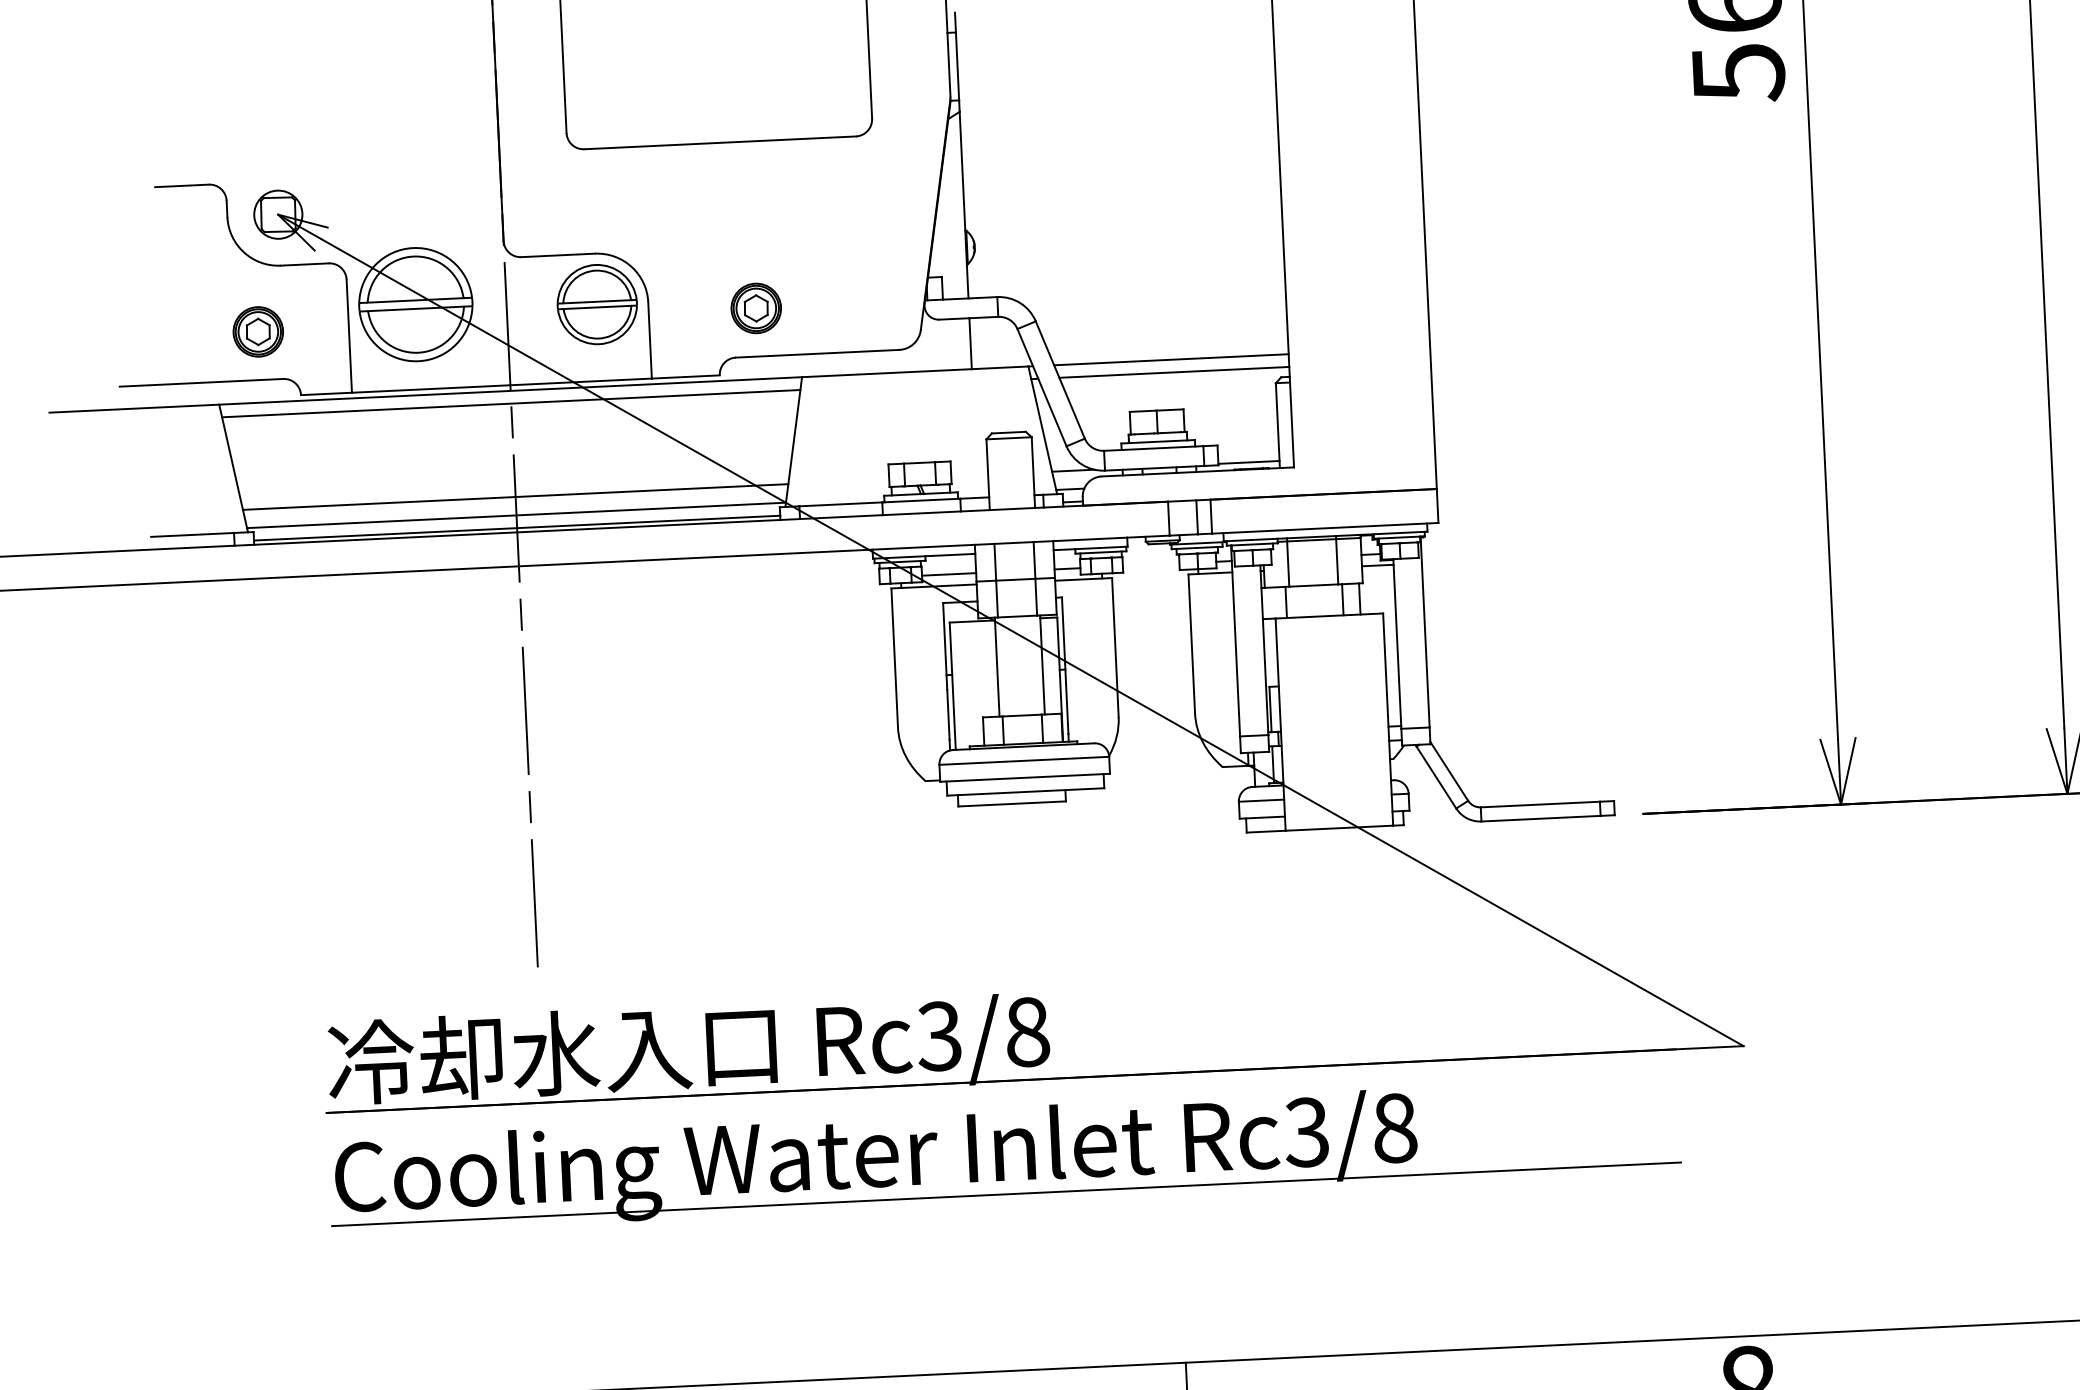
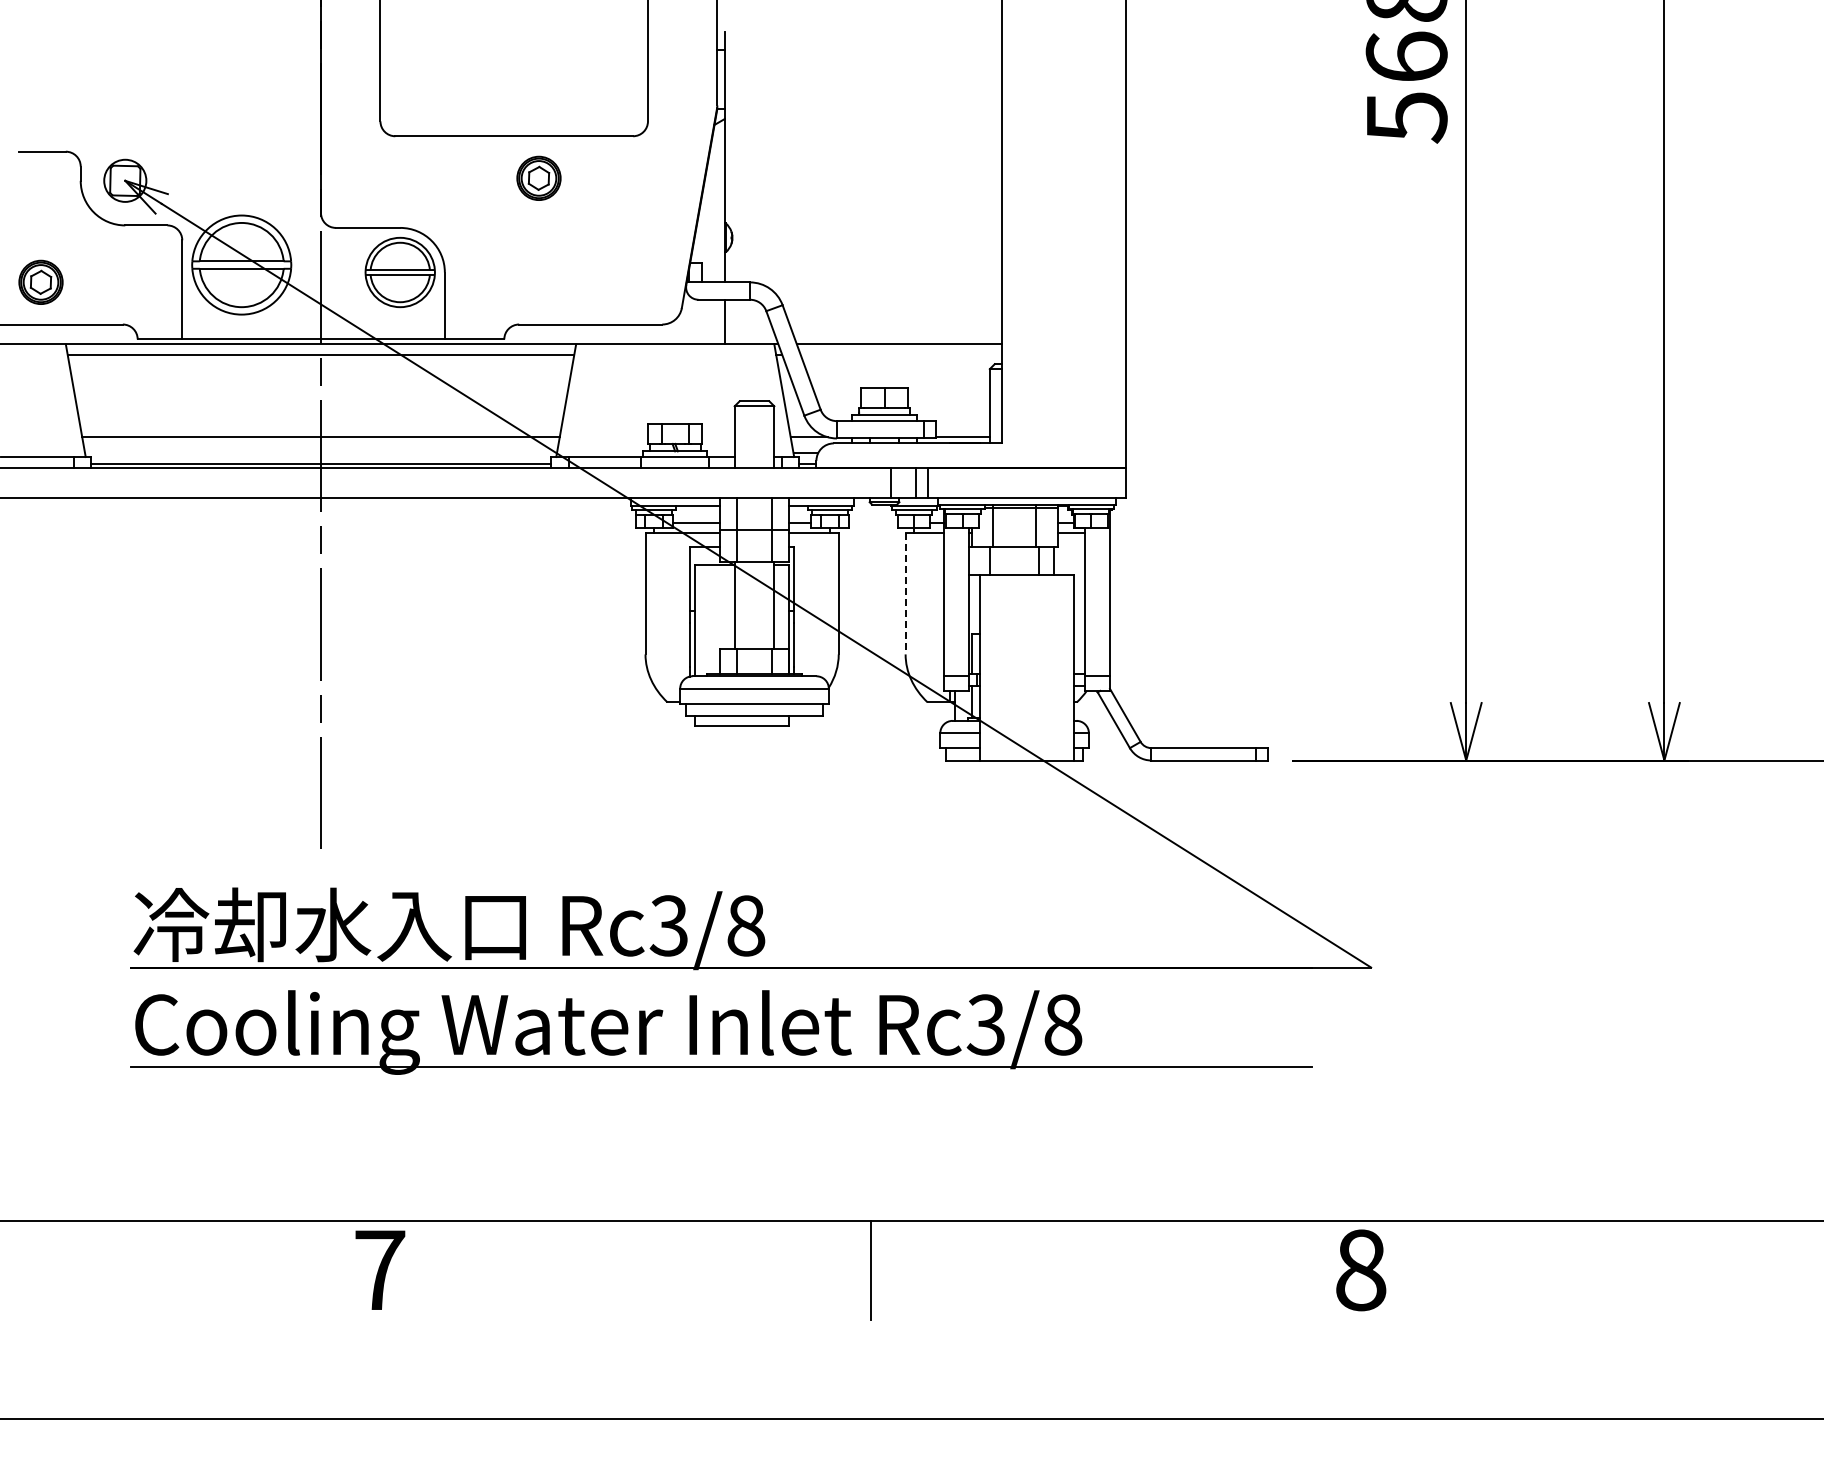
part: (755, 307) -> (538, 177), moved
part: (257, 330) -> (40, 281), moved
line: (1174, 372) -> (901, 355), removed
line: (515, 515) -> (320, 453), removed
line: (1191, 644) -> (905, 593), solid -> dashed

